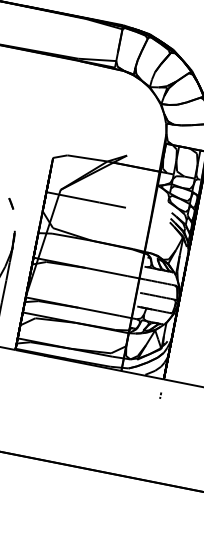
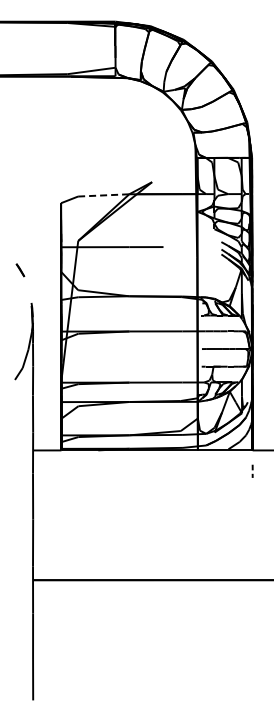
line: (87, 158) -> (103, 195), solid -> dashed
part: (160, 395) -> (252, 471), size x1.6

